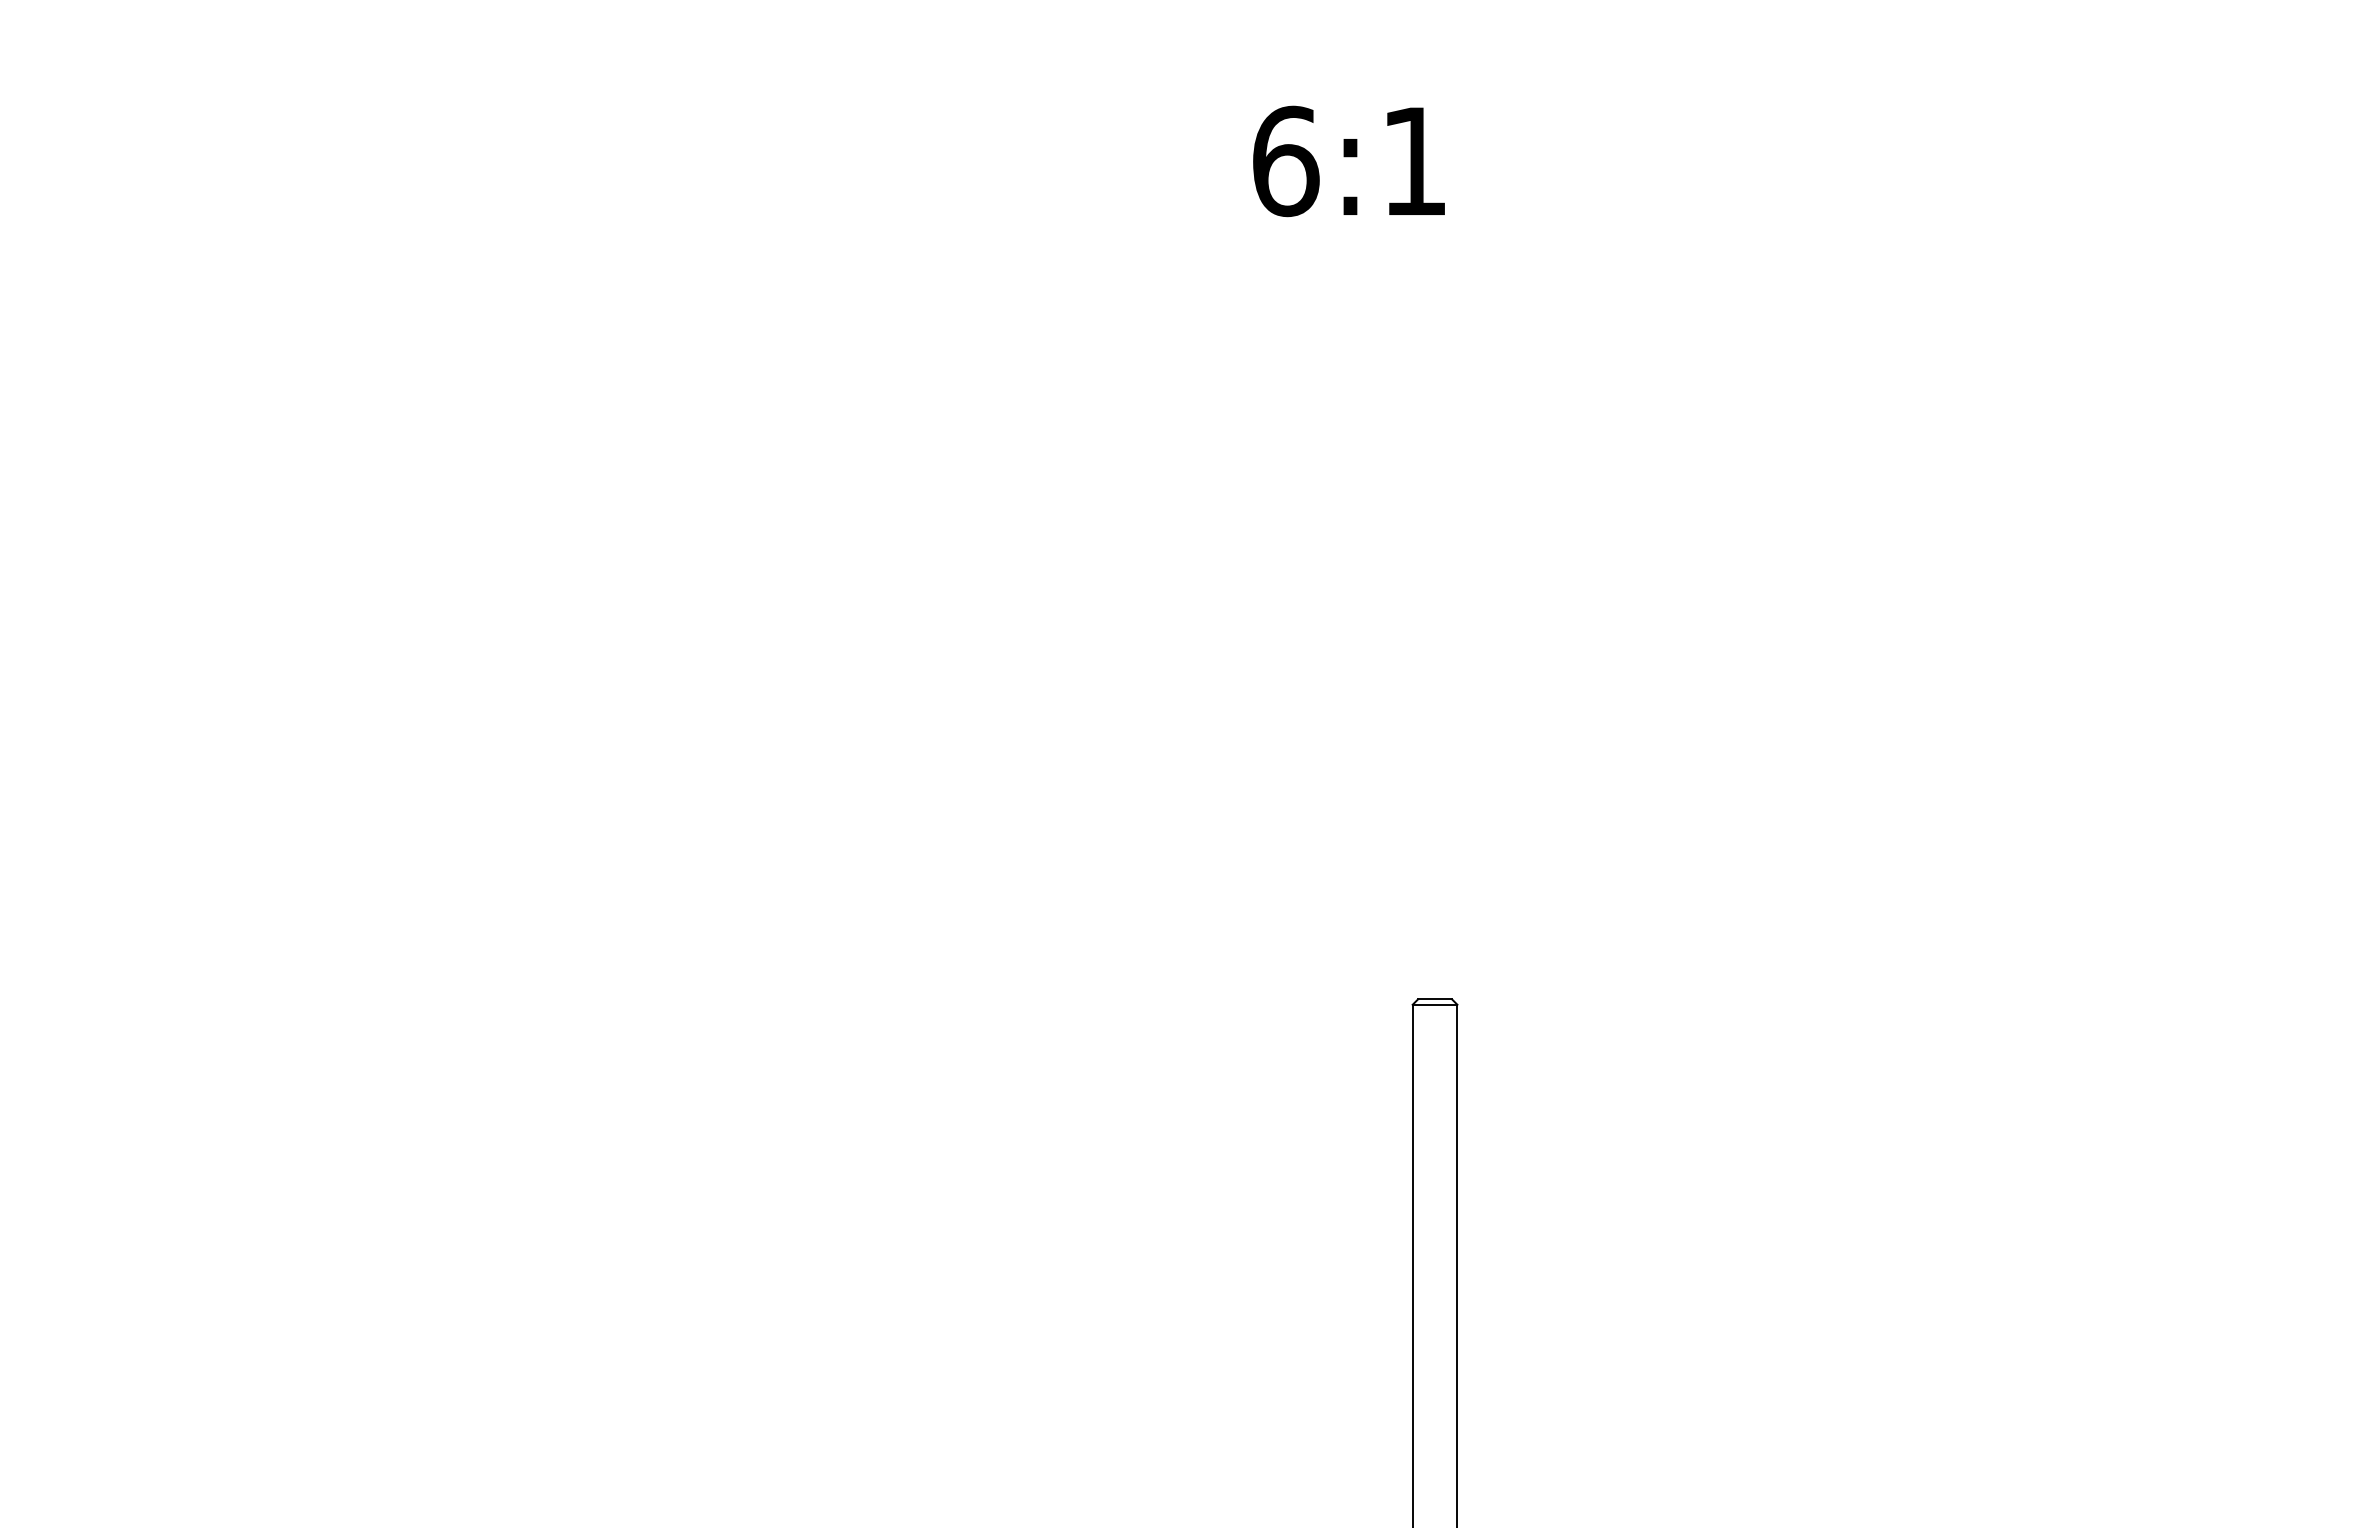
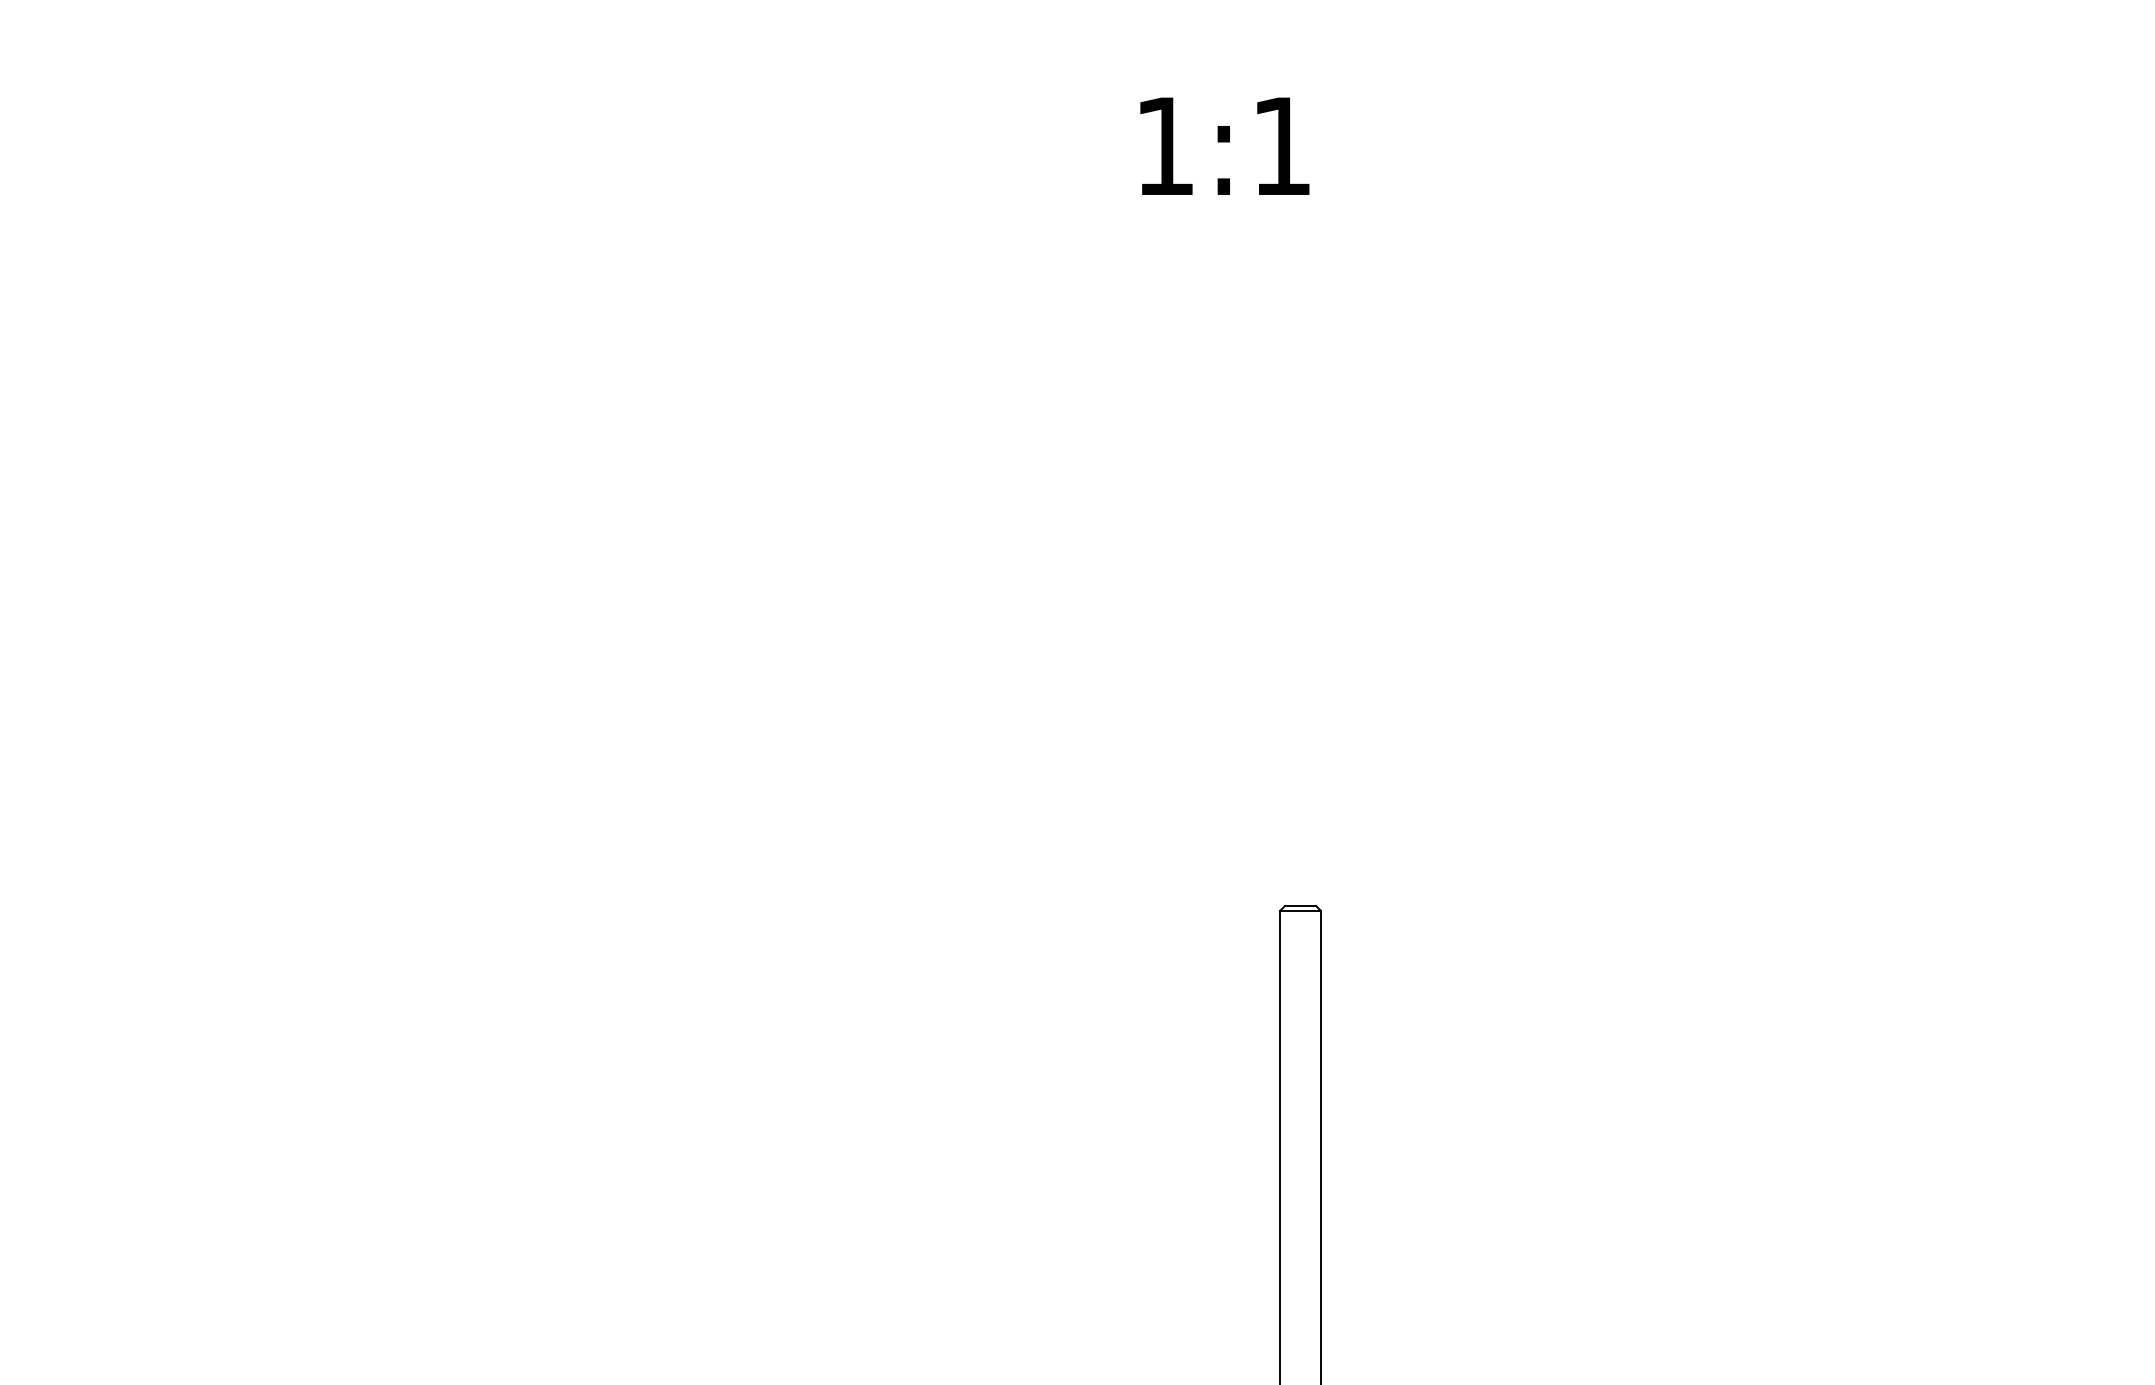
text: (1286, 161) -> (1165, 146), 6:1 -> 1:1

